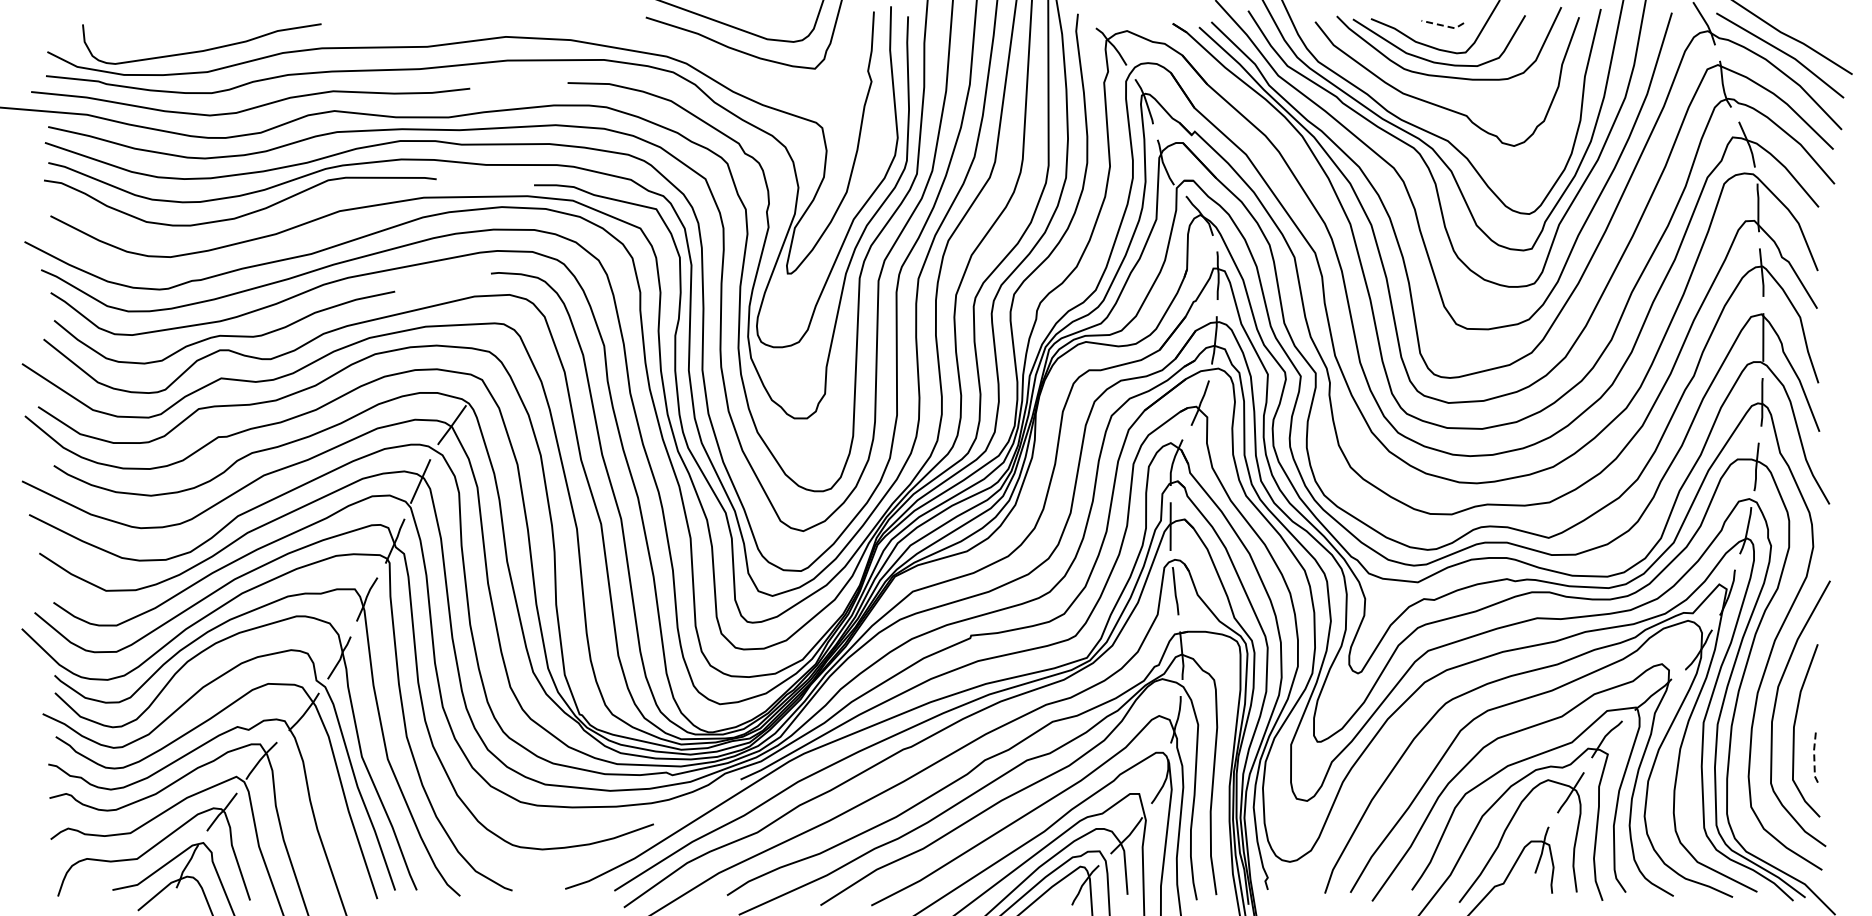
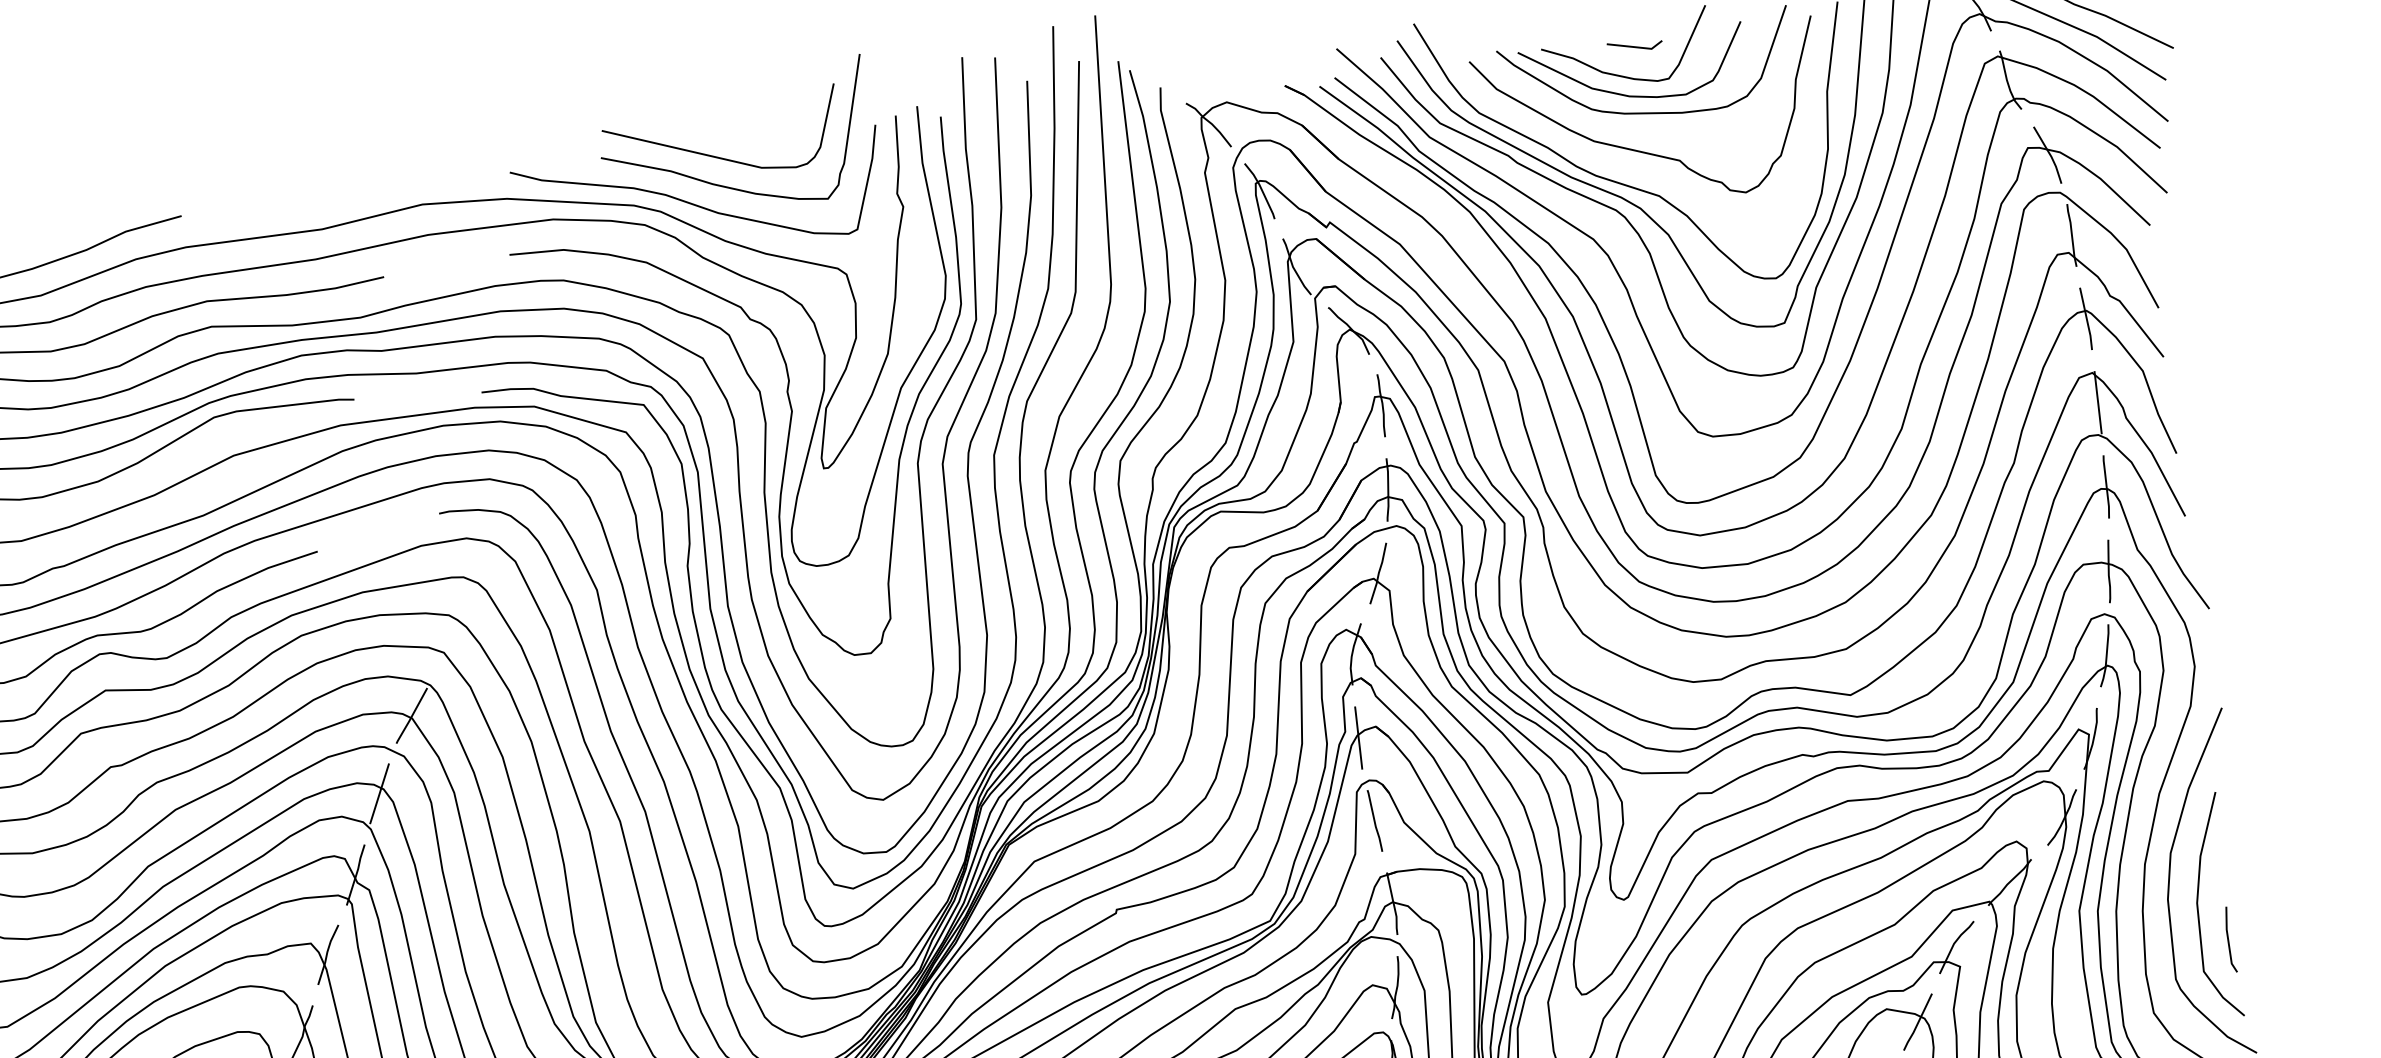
line: (1443, 25) -> (1636, 46), dashed -> solid
curve: (715, 61) -> (697, 204), added
line: (1814, 758) -> (2228, 940), dashed -> solid

